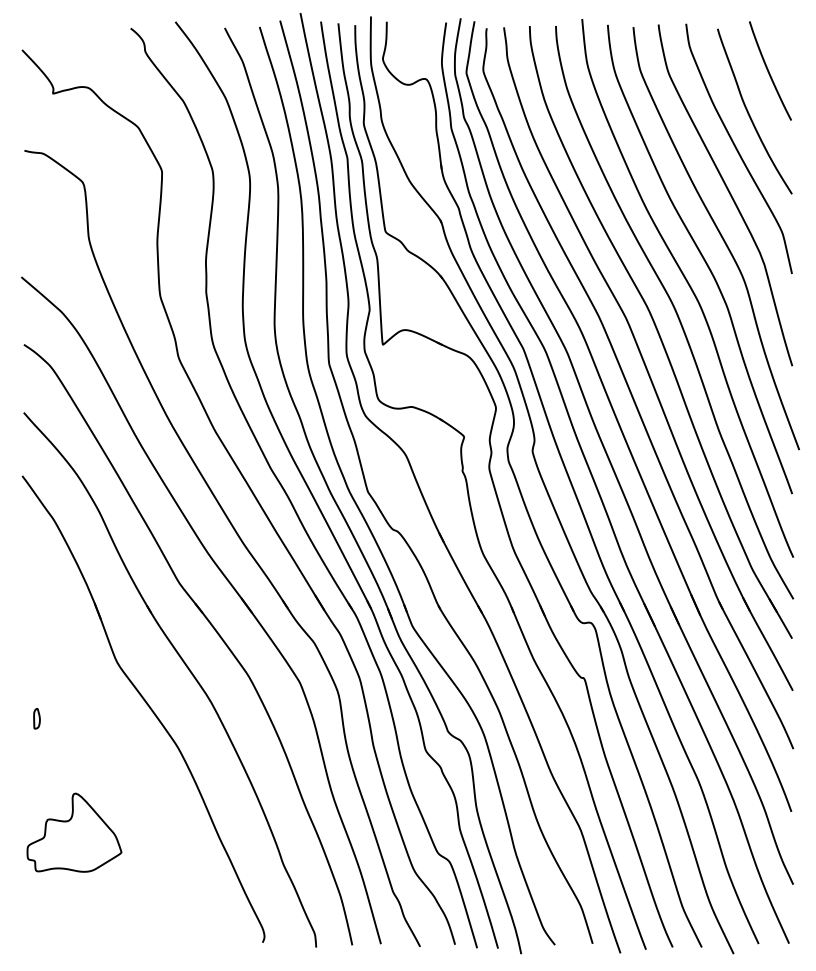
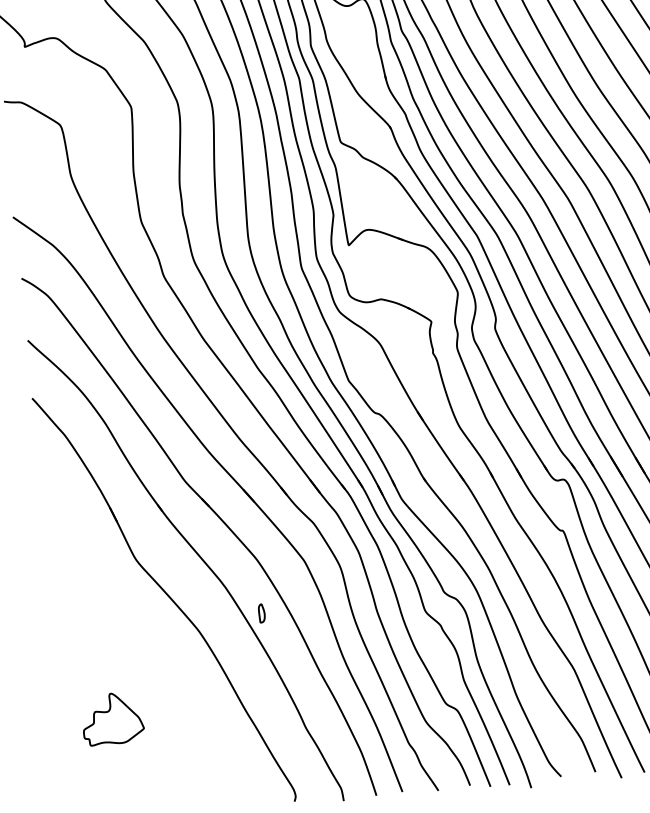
part: (36, 718) -> (261, 613), moved
part: (74, 832) -> (112, 718), size x0.7

